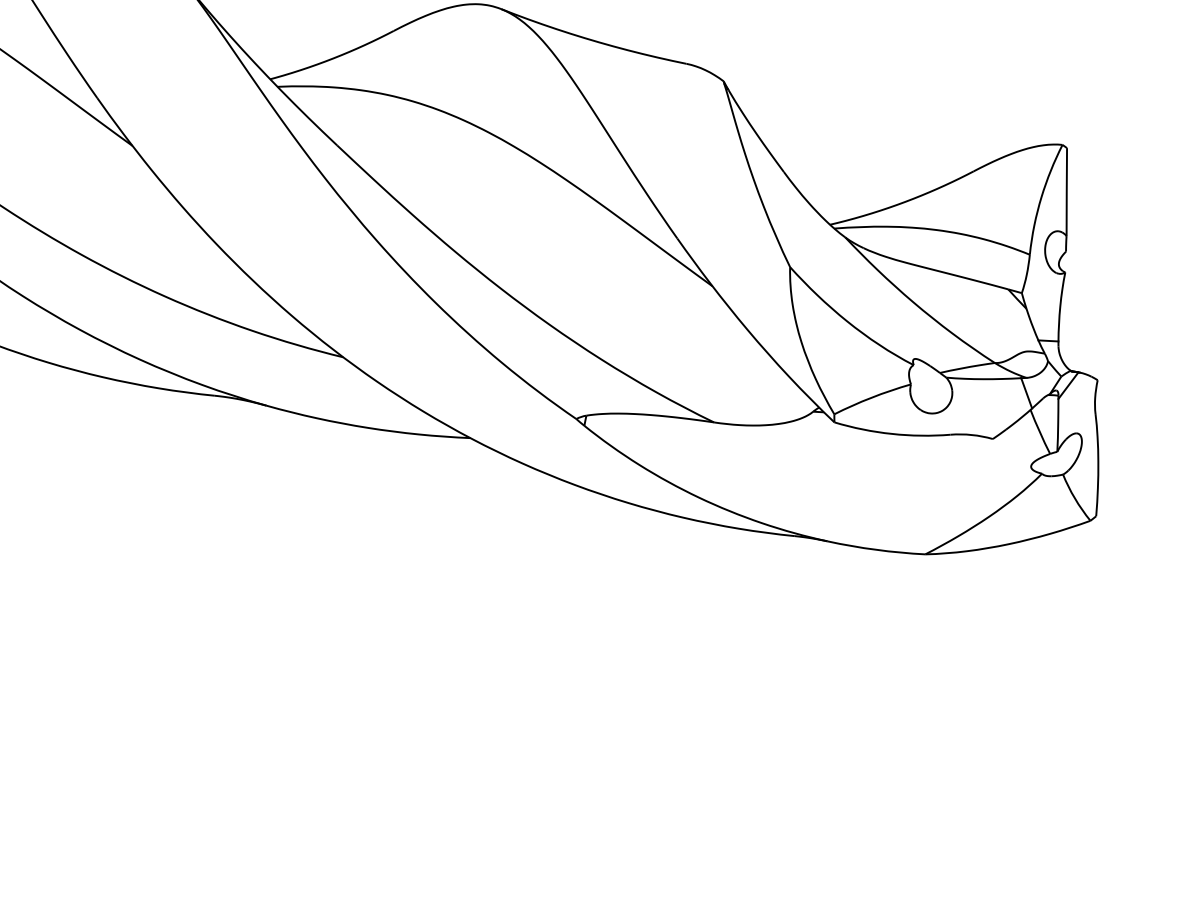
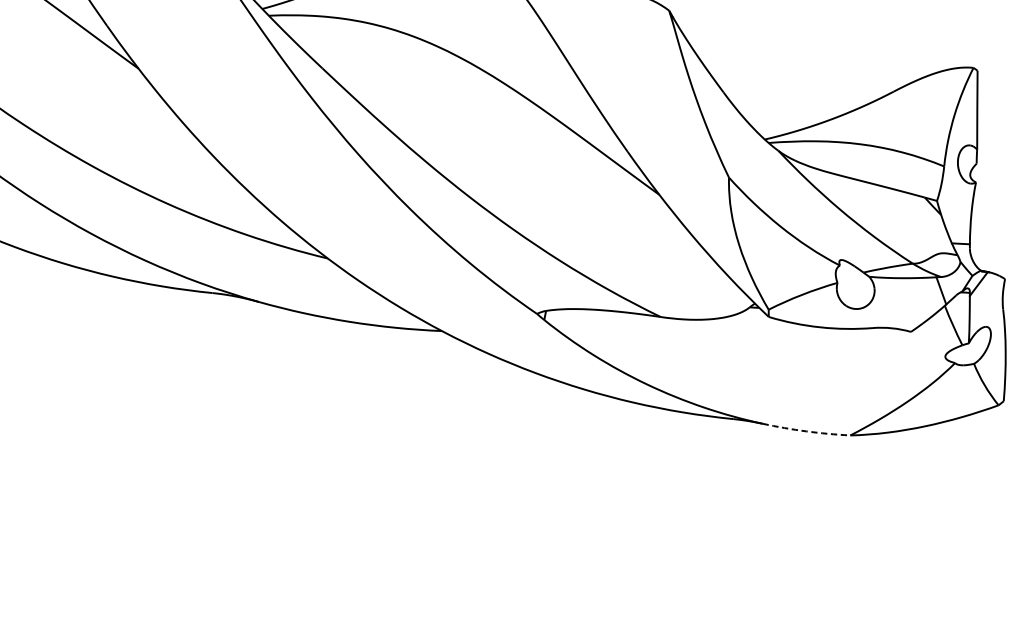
arc: (876, 549) -> (806, 431), solid -> dashed

